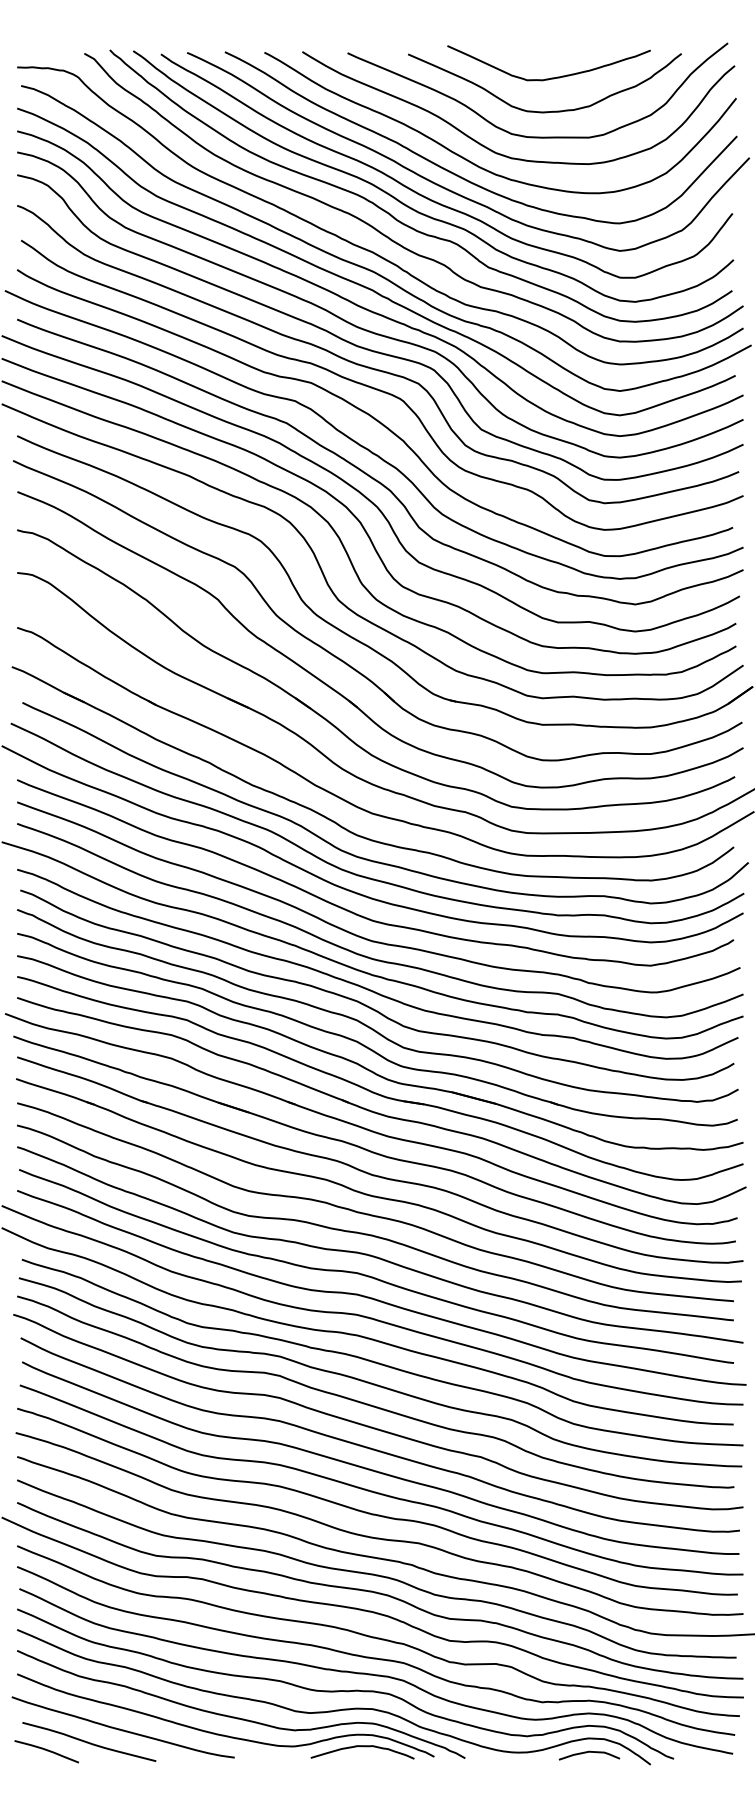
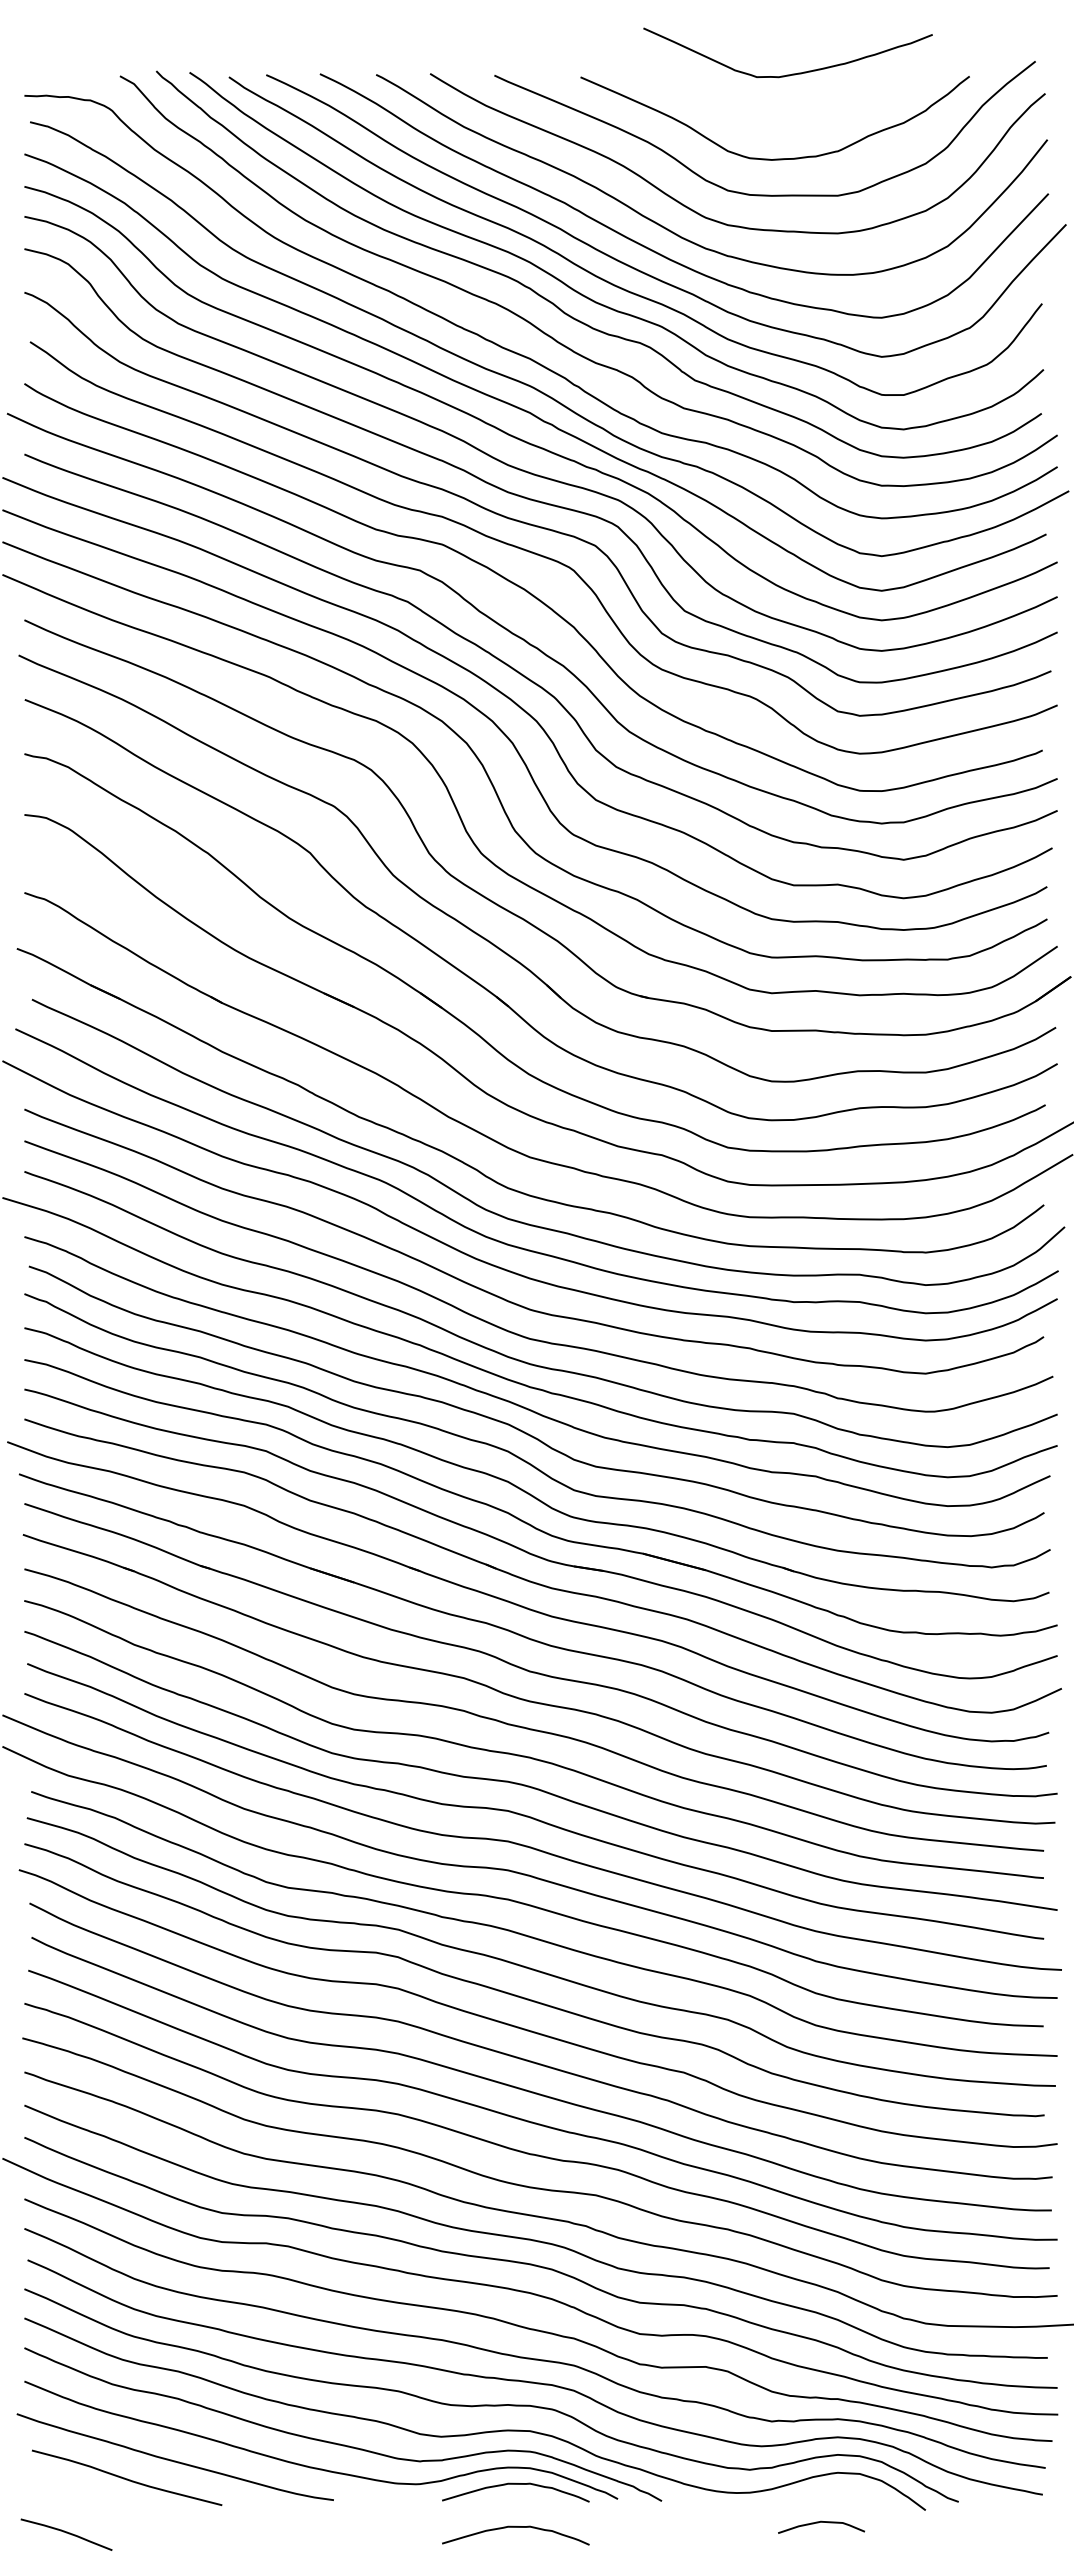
curve: (552, 77) -> (792, 73), moved
curve: (46, 1750) -> (66, 2533), moved
curve: (589, 1752) -> (821, 2522), moved
curve: (362, 1776) -> (515, 2527), added

